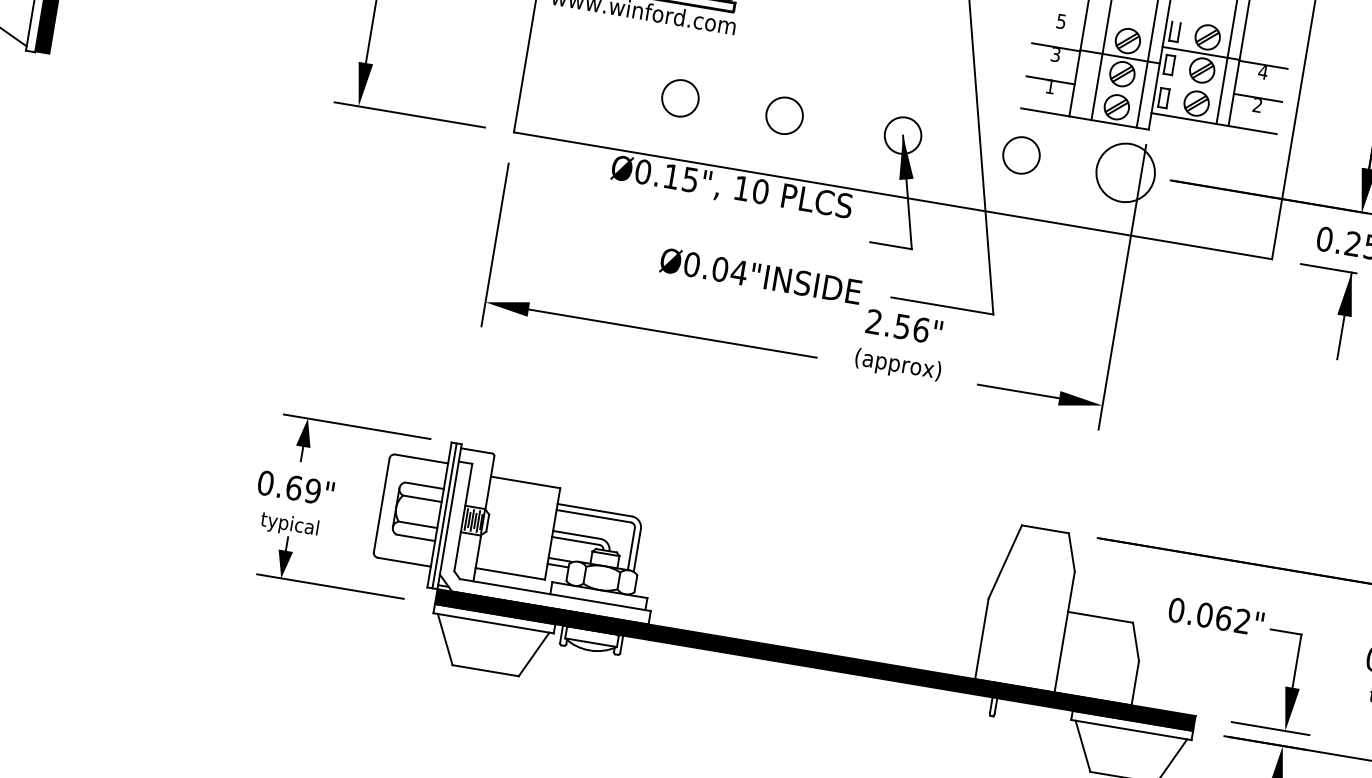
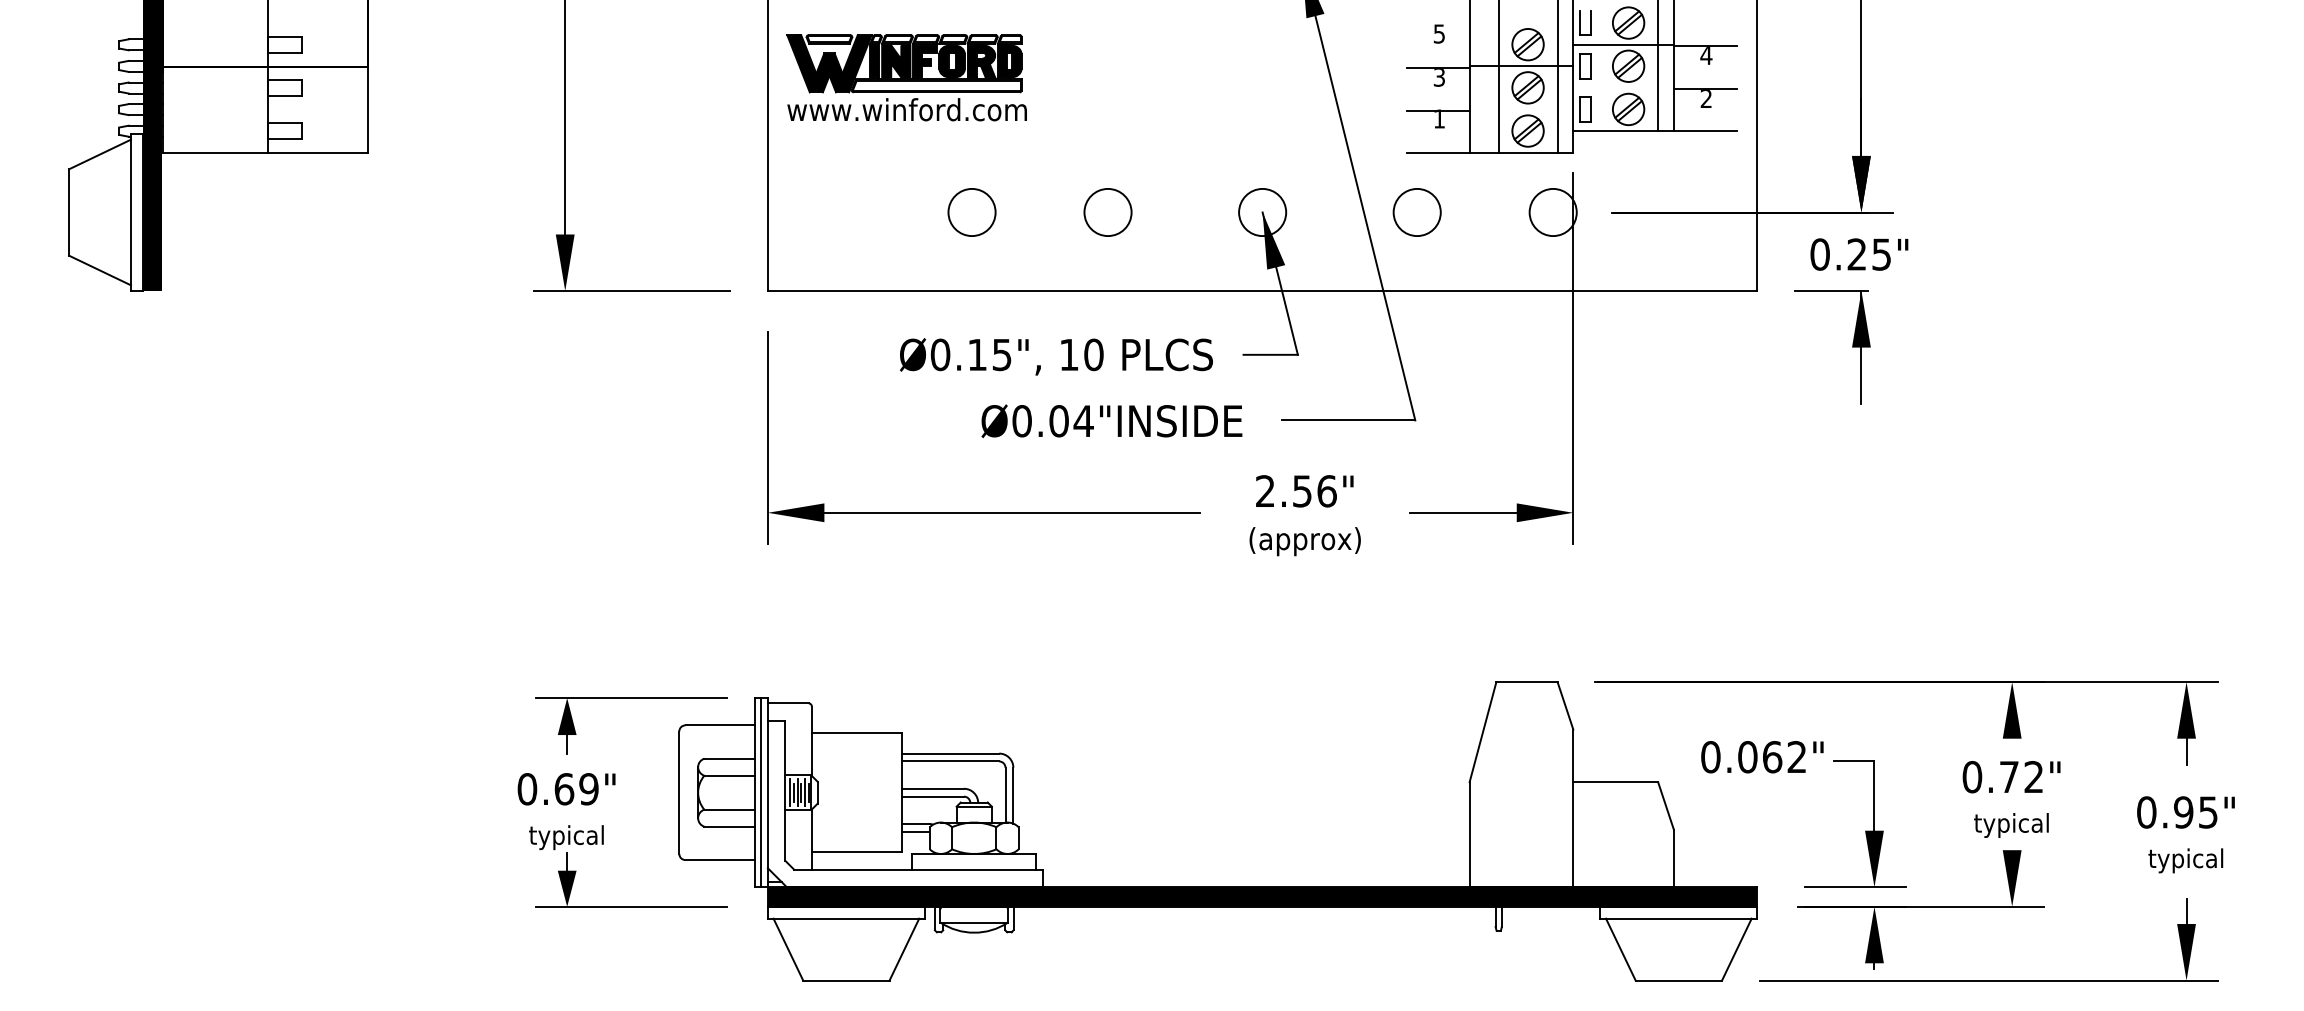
circle: (1125, 172) -> (1552, 212), size x0.62
text: (731, 188) -> (1056, 356), moved
text: (900, 345) -> (1304, 515), moved

